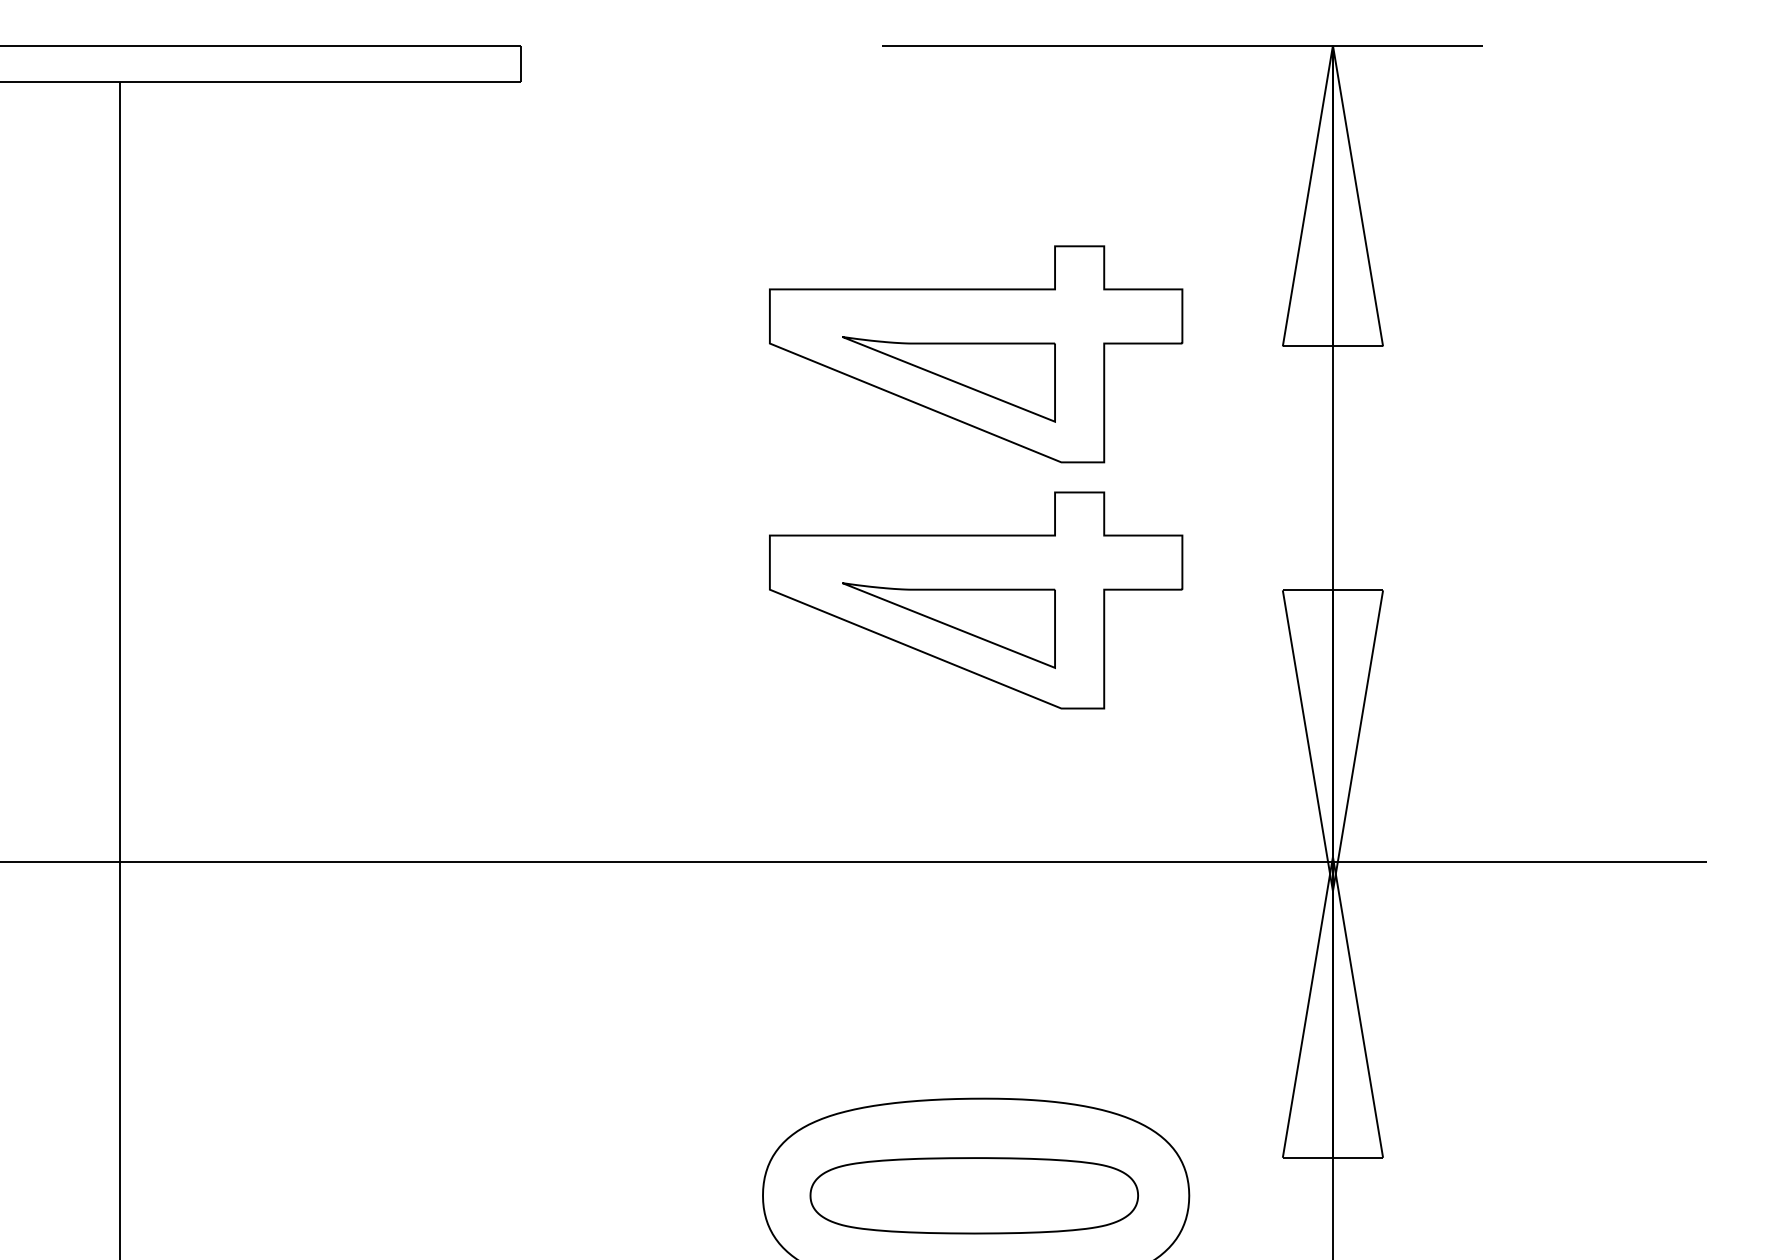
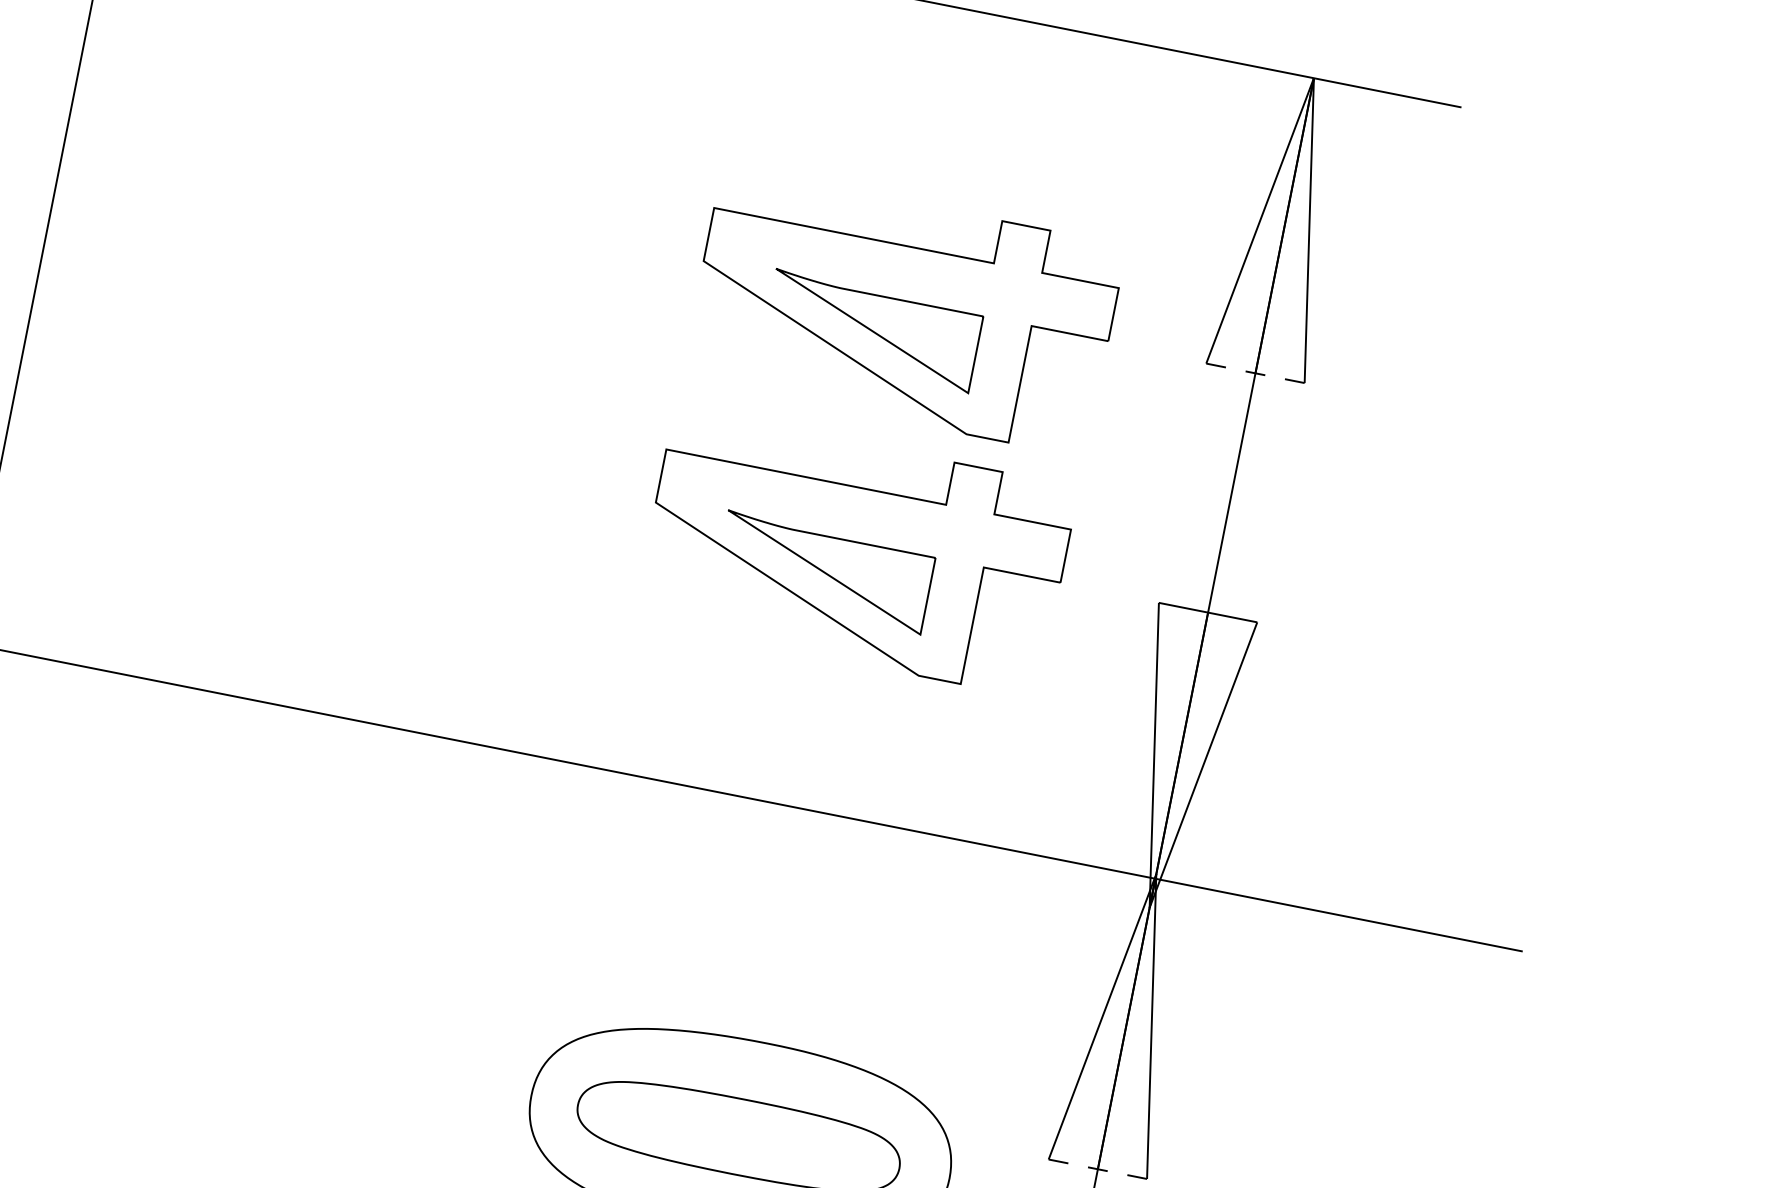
line: (1333, 346) -> (1256, 373), solid -> dashed
line: (1333, 1157) -> (1098, 1169), solid -> dashed

